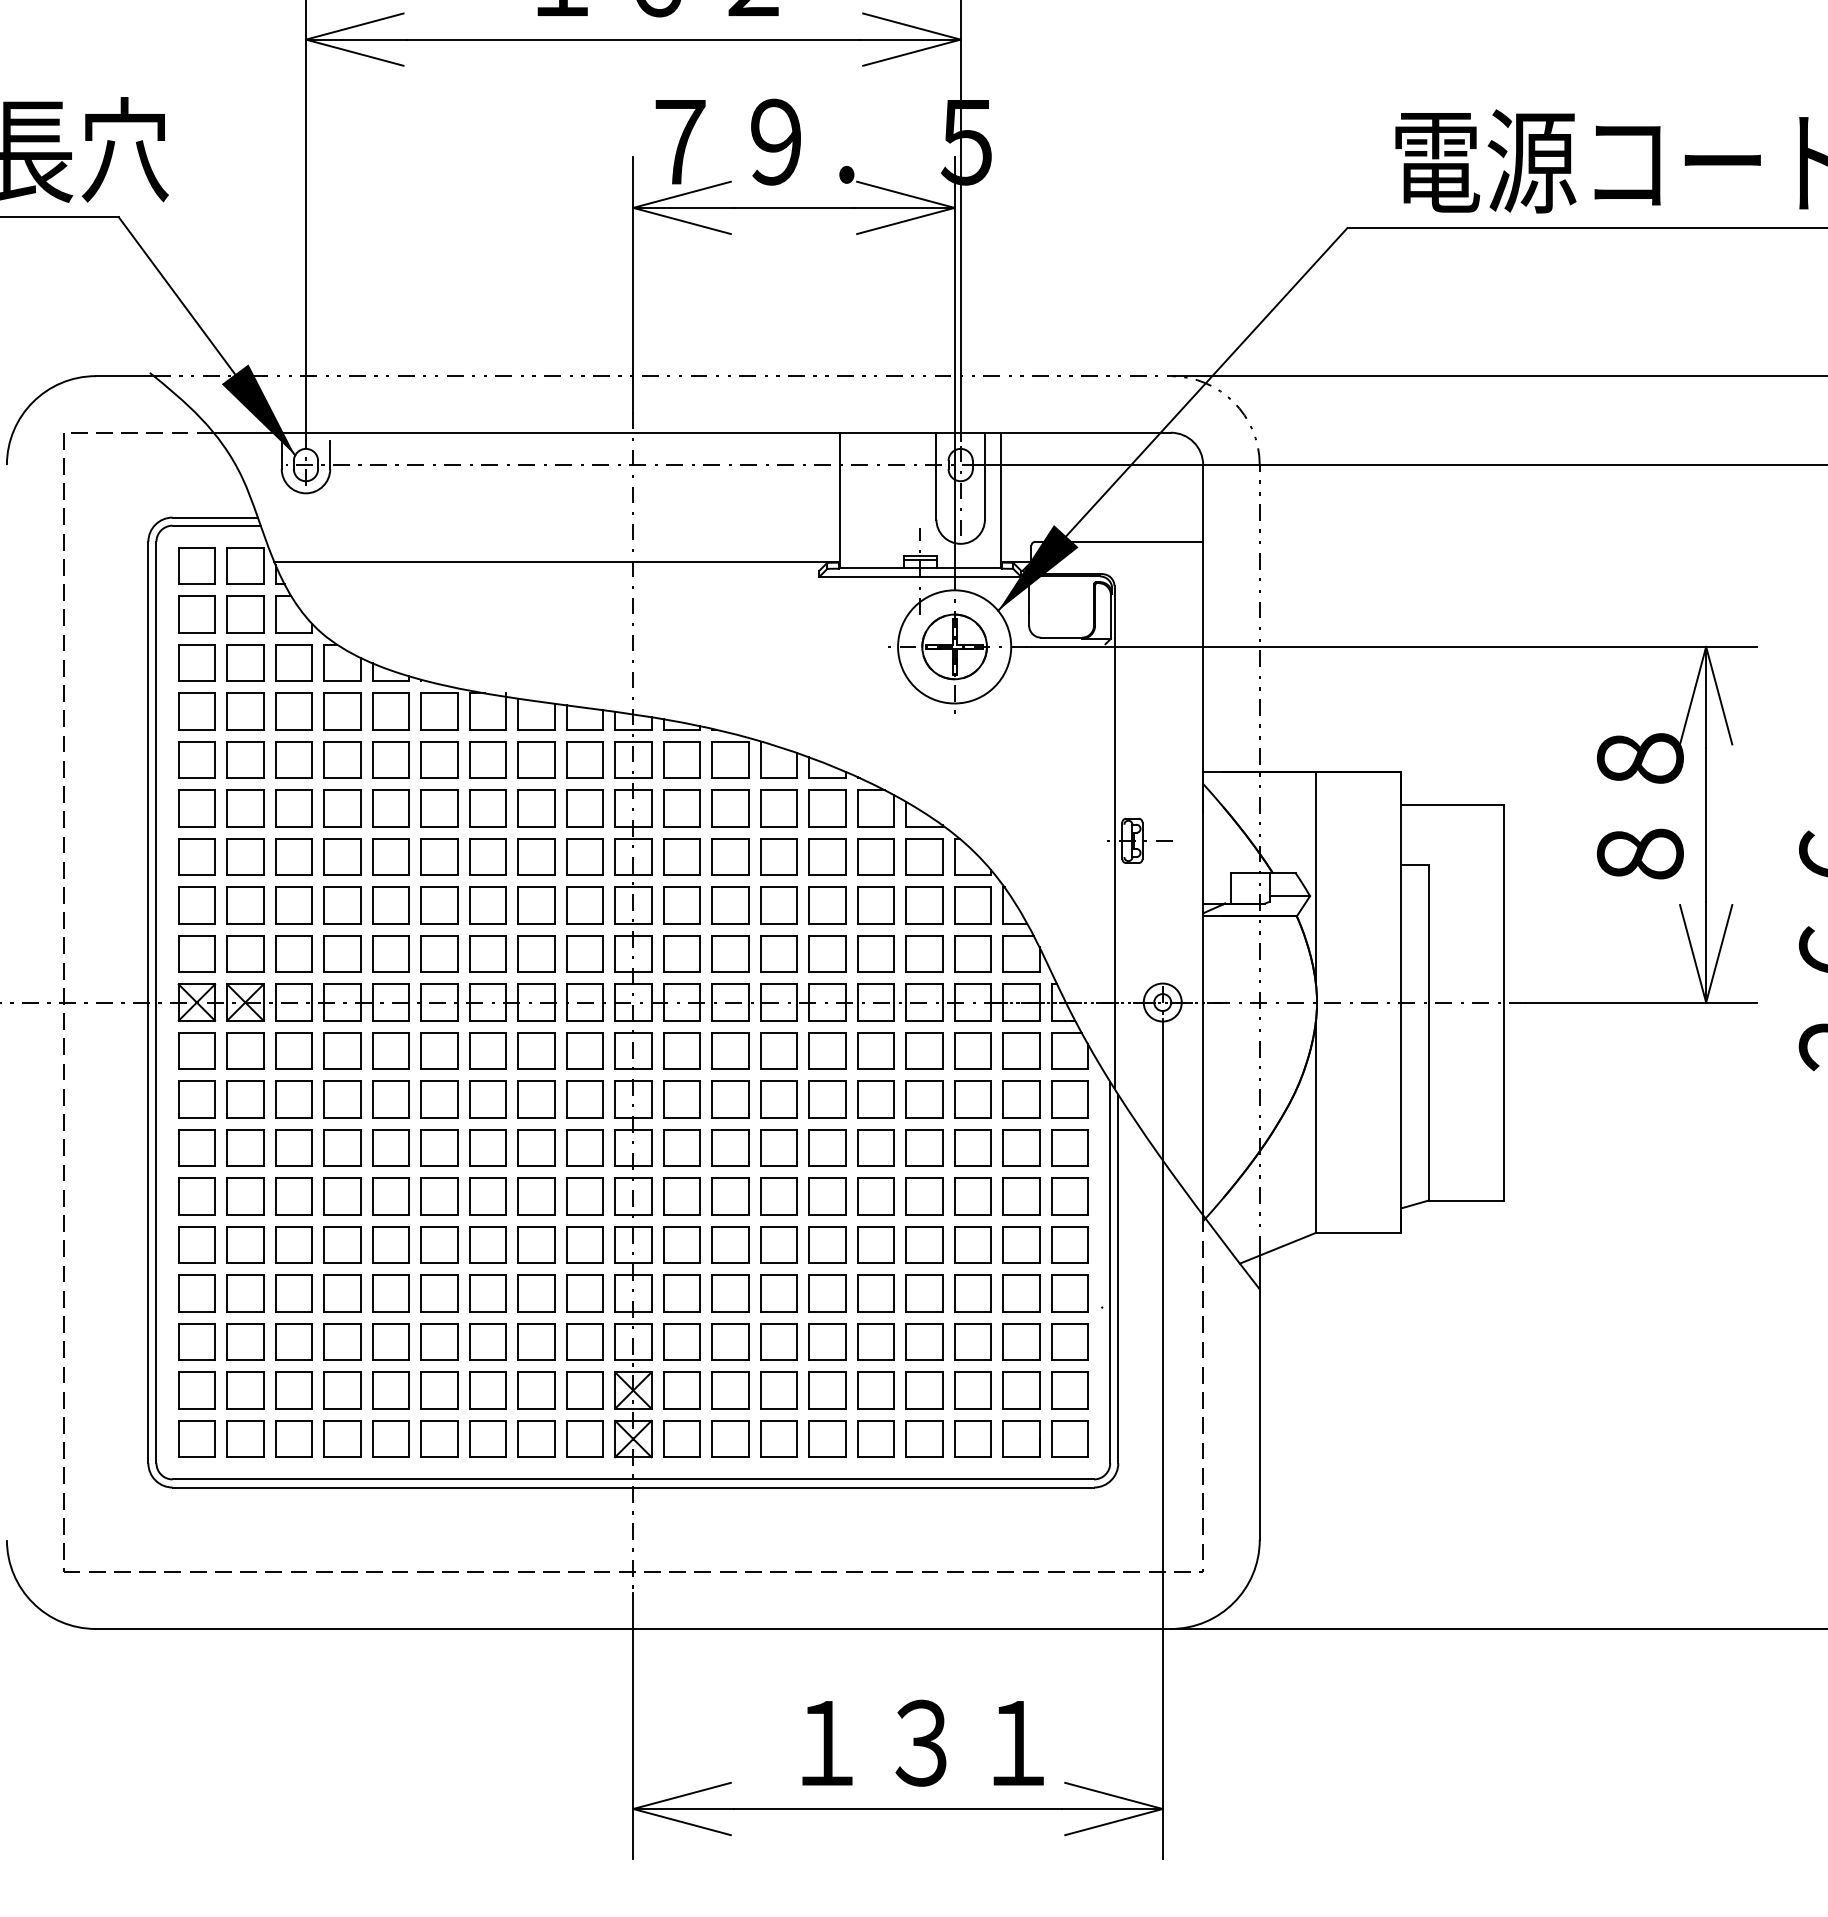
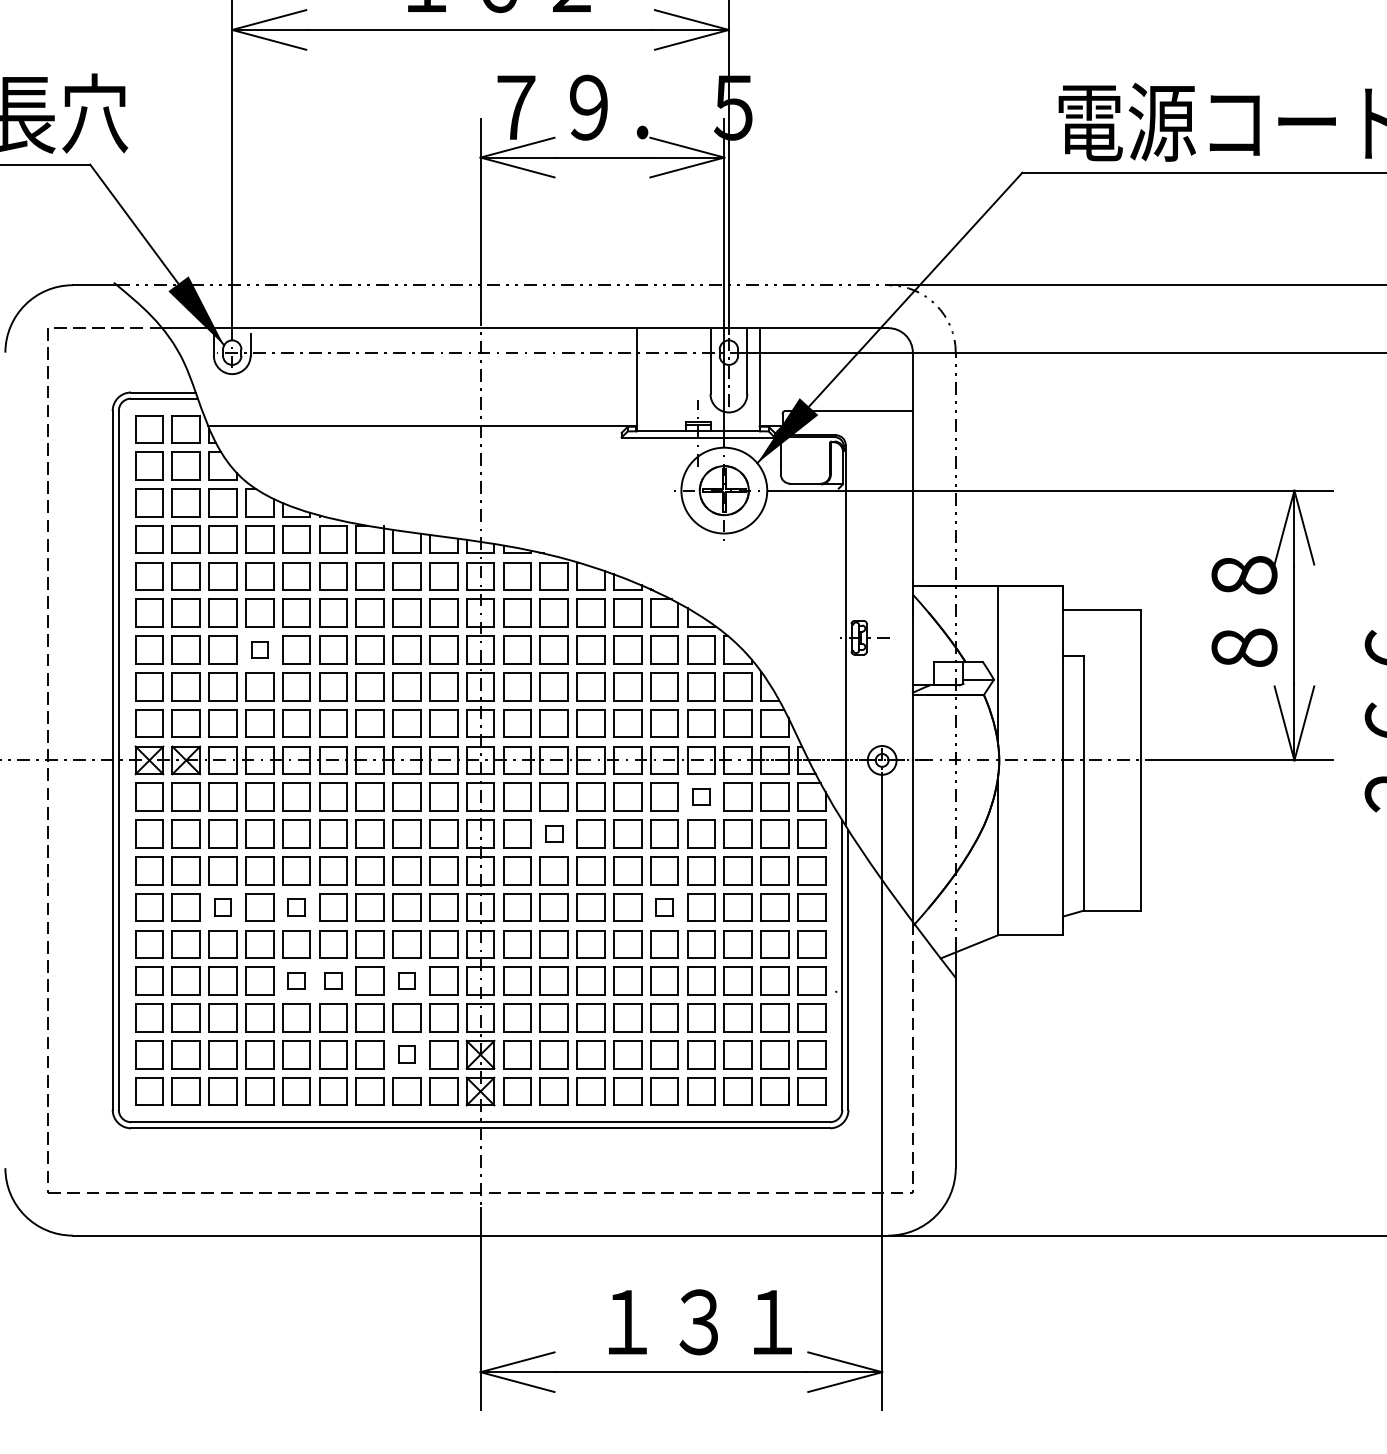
part: (342, 856) -> (259, 649), size x0.6
part: (924, 1050) -> (701, 796), size x0.6
part: (730, 1099) -> (554, 833), size x0.6
part: (293, 1196) -> (222, 907), size x0.6
part: (390, 1196) -> (296, 907), size x0.6
part: (875, 1196) -> (664, 907), size x0.6
part: (390, 1293) -> (296, 981), size x0.6
part: (439, 1293) -> (333, 981), size x0.6
part: (536, 1293) -> (407, 981), size x0.6
part: (536, 1390) -> (407, 1054), size x0.6

